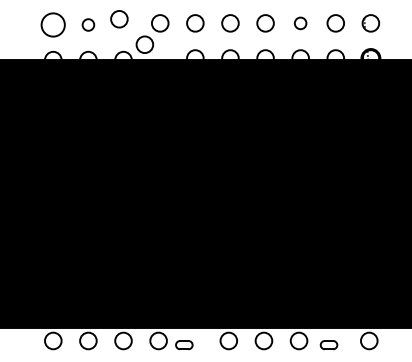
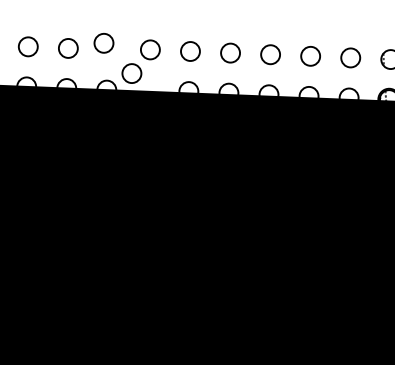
circle: (300, 23) -> (310, 56), size x1.43
circle: (53, 24) -> (28, 46), size x0.71
circle: (88, 24) -> (68, 47), size x1.43

